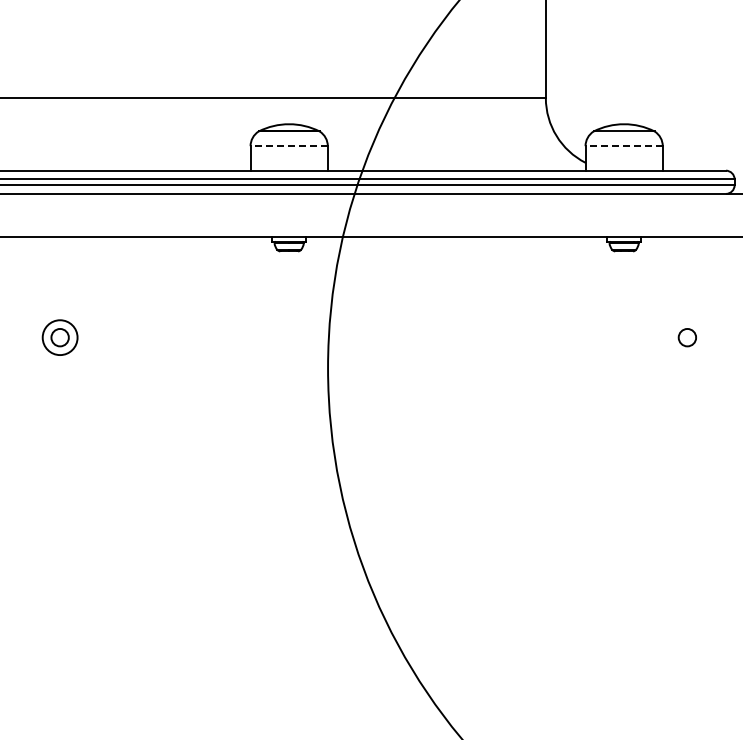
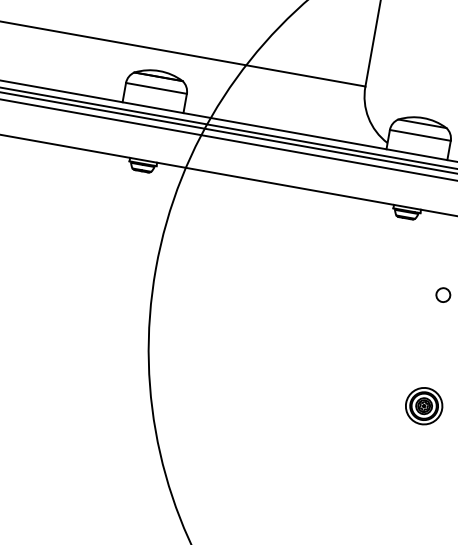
line: (289, 146) -> (156, 88), dashed -> solid
line: (624, 146) -> (420, 135), dashed -> solid
part: (687, 478) -> (423, 406), added

